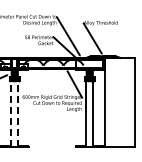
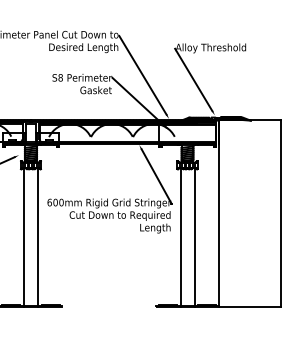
line: (11, 113) -> (24, 236), dashed -> solid
line: (18, 113) -> (38, 236), dashed -> solid

